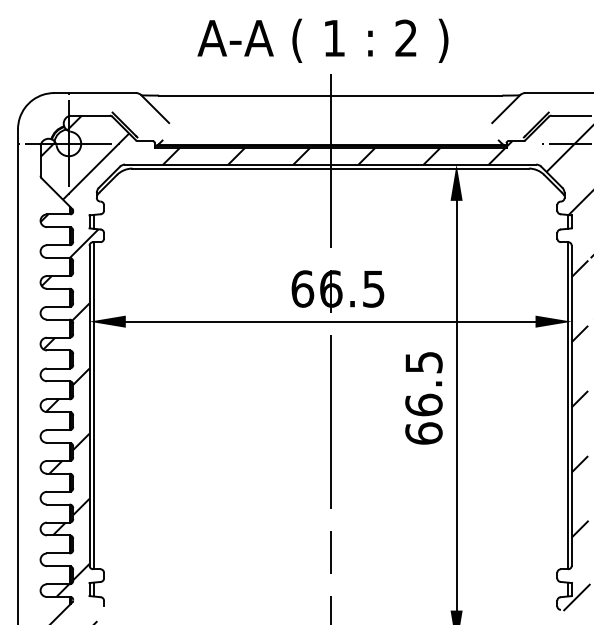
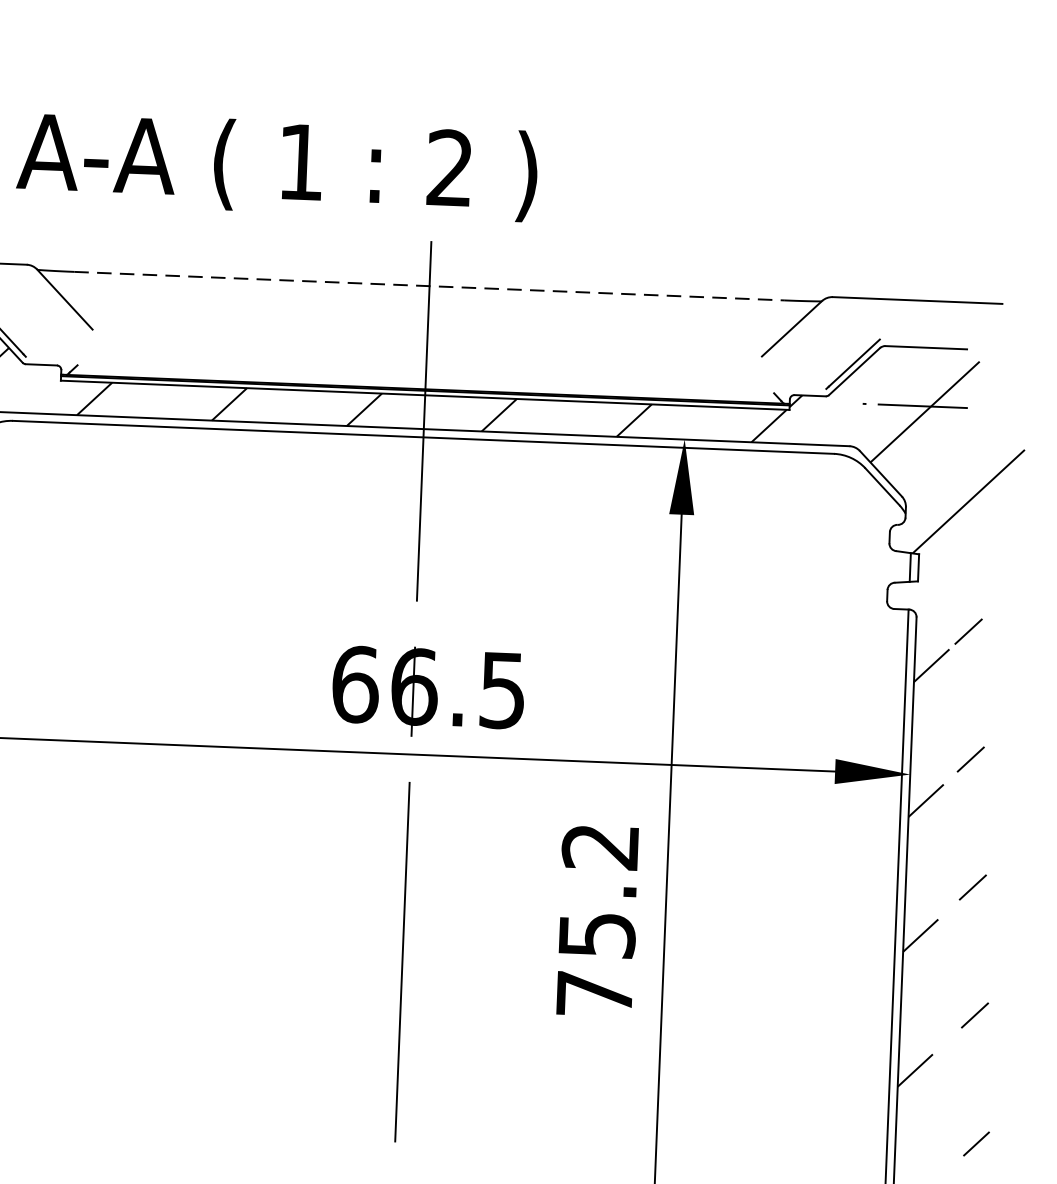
text: (322, 40) -> (276, 165), moved
line: (330, 95) -> (429, 285), solid -> dashed
text: (423, 398) -> (596, 921), 66.5 -> 75.2

